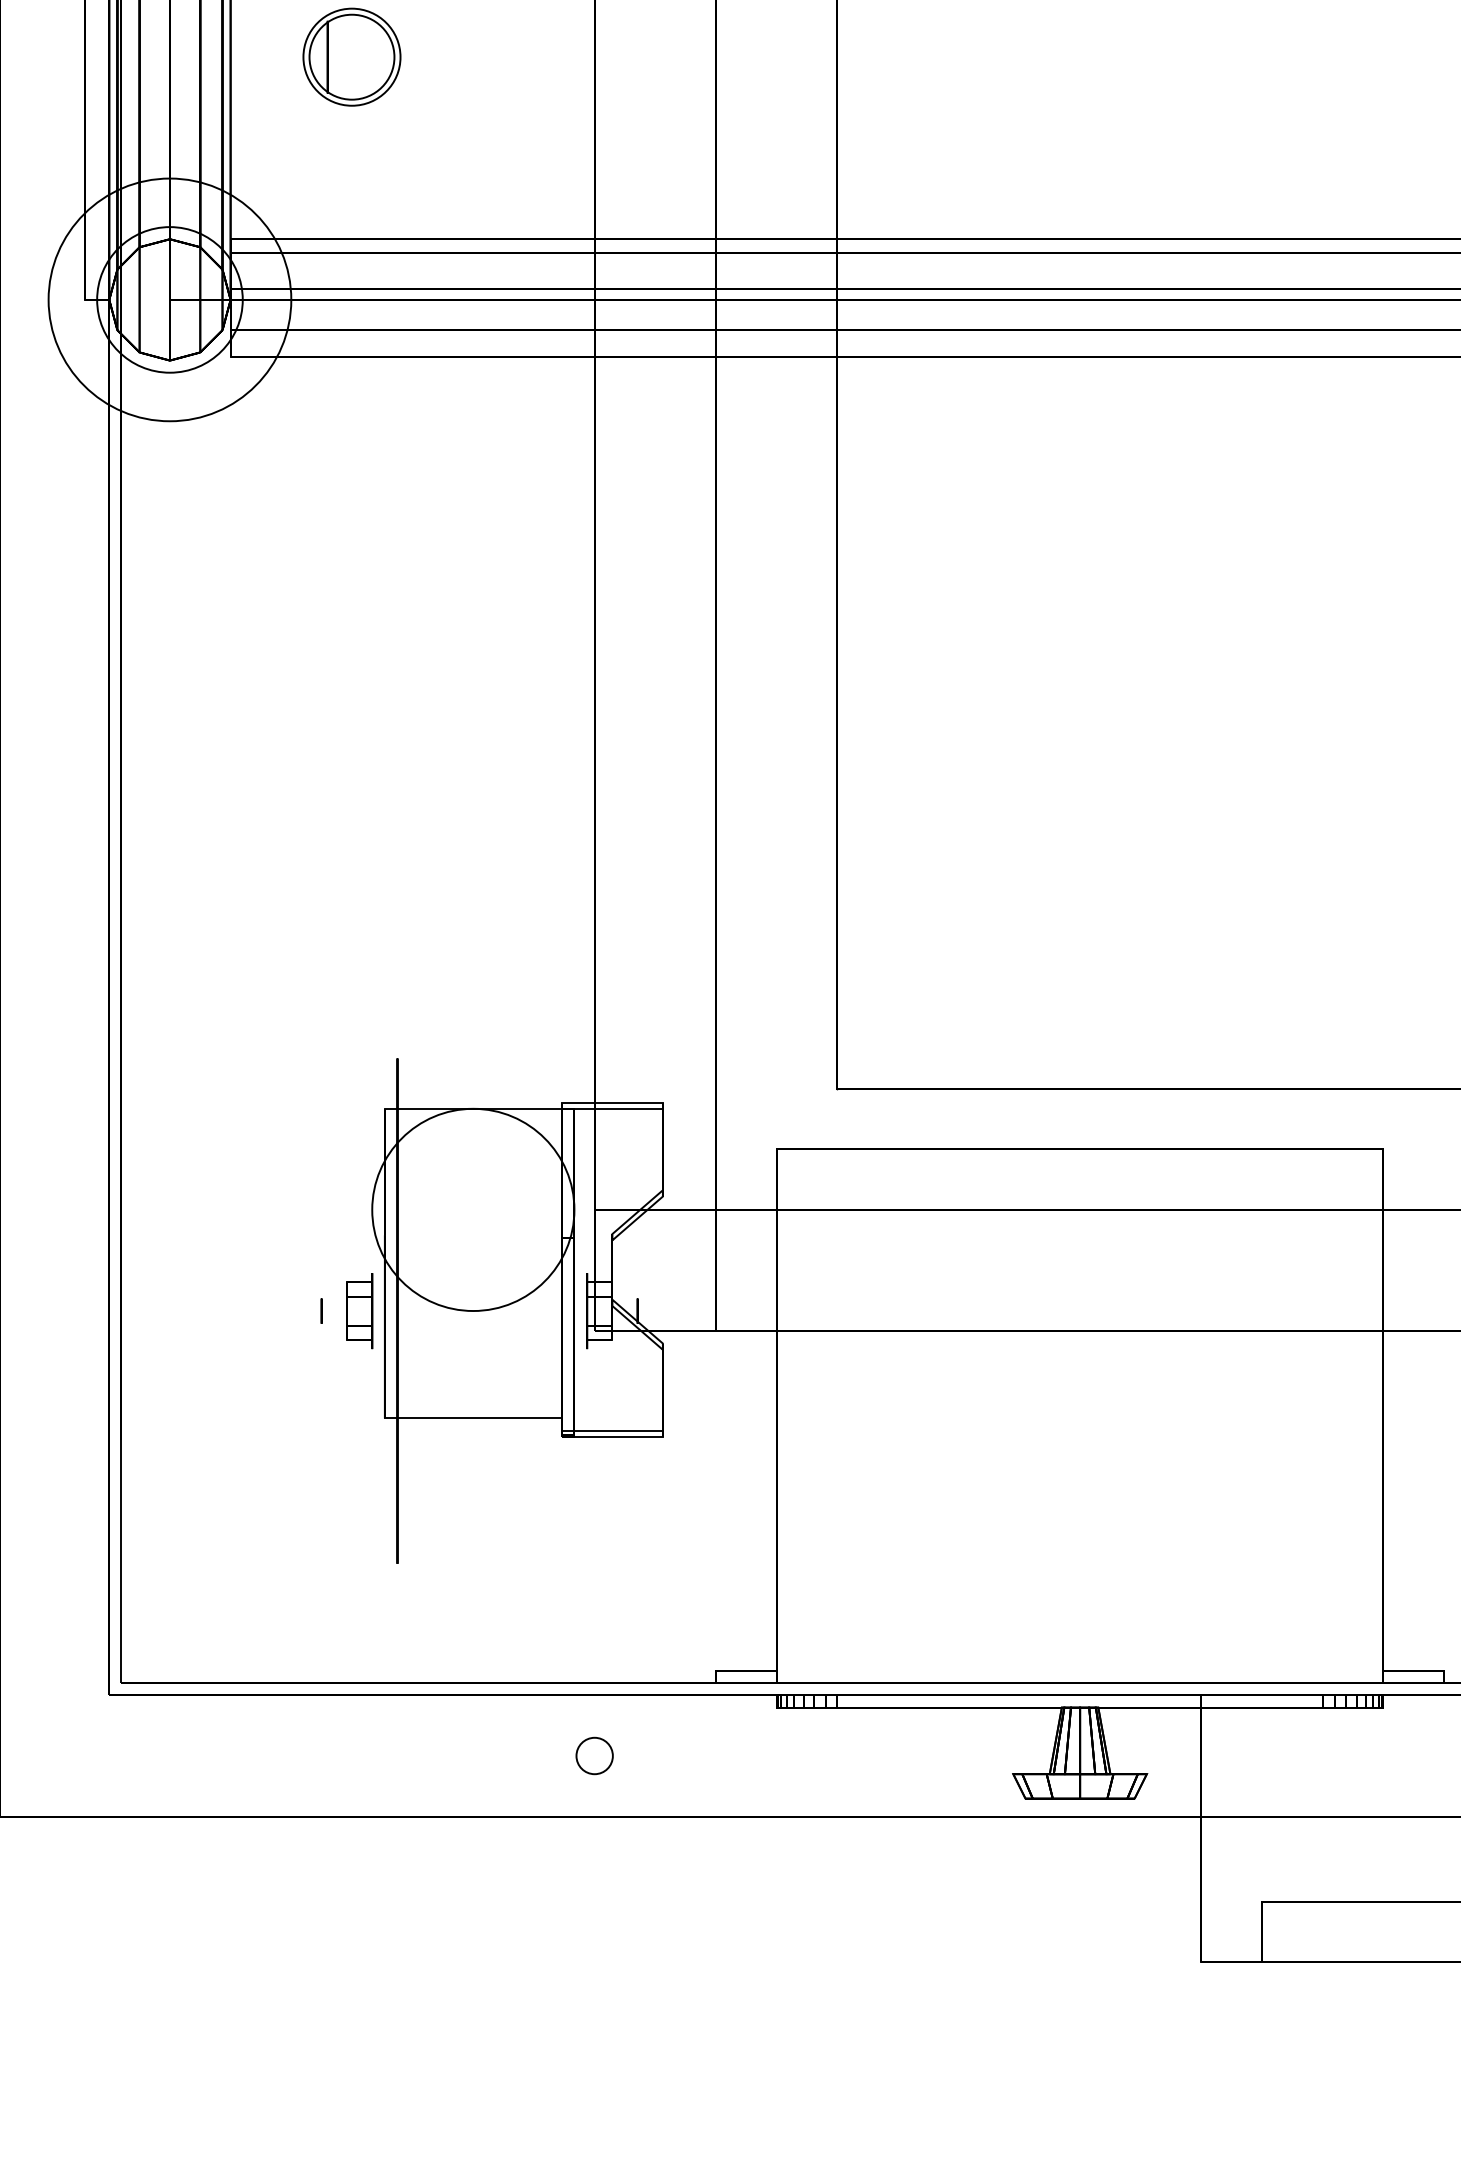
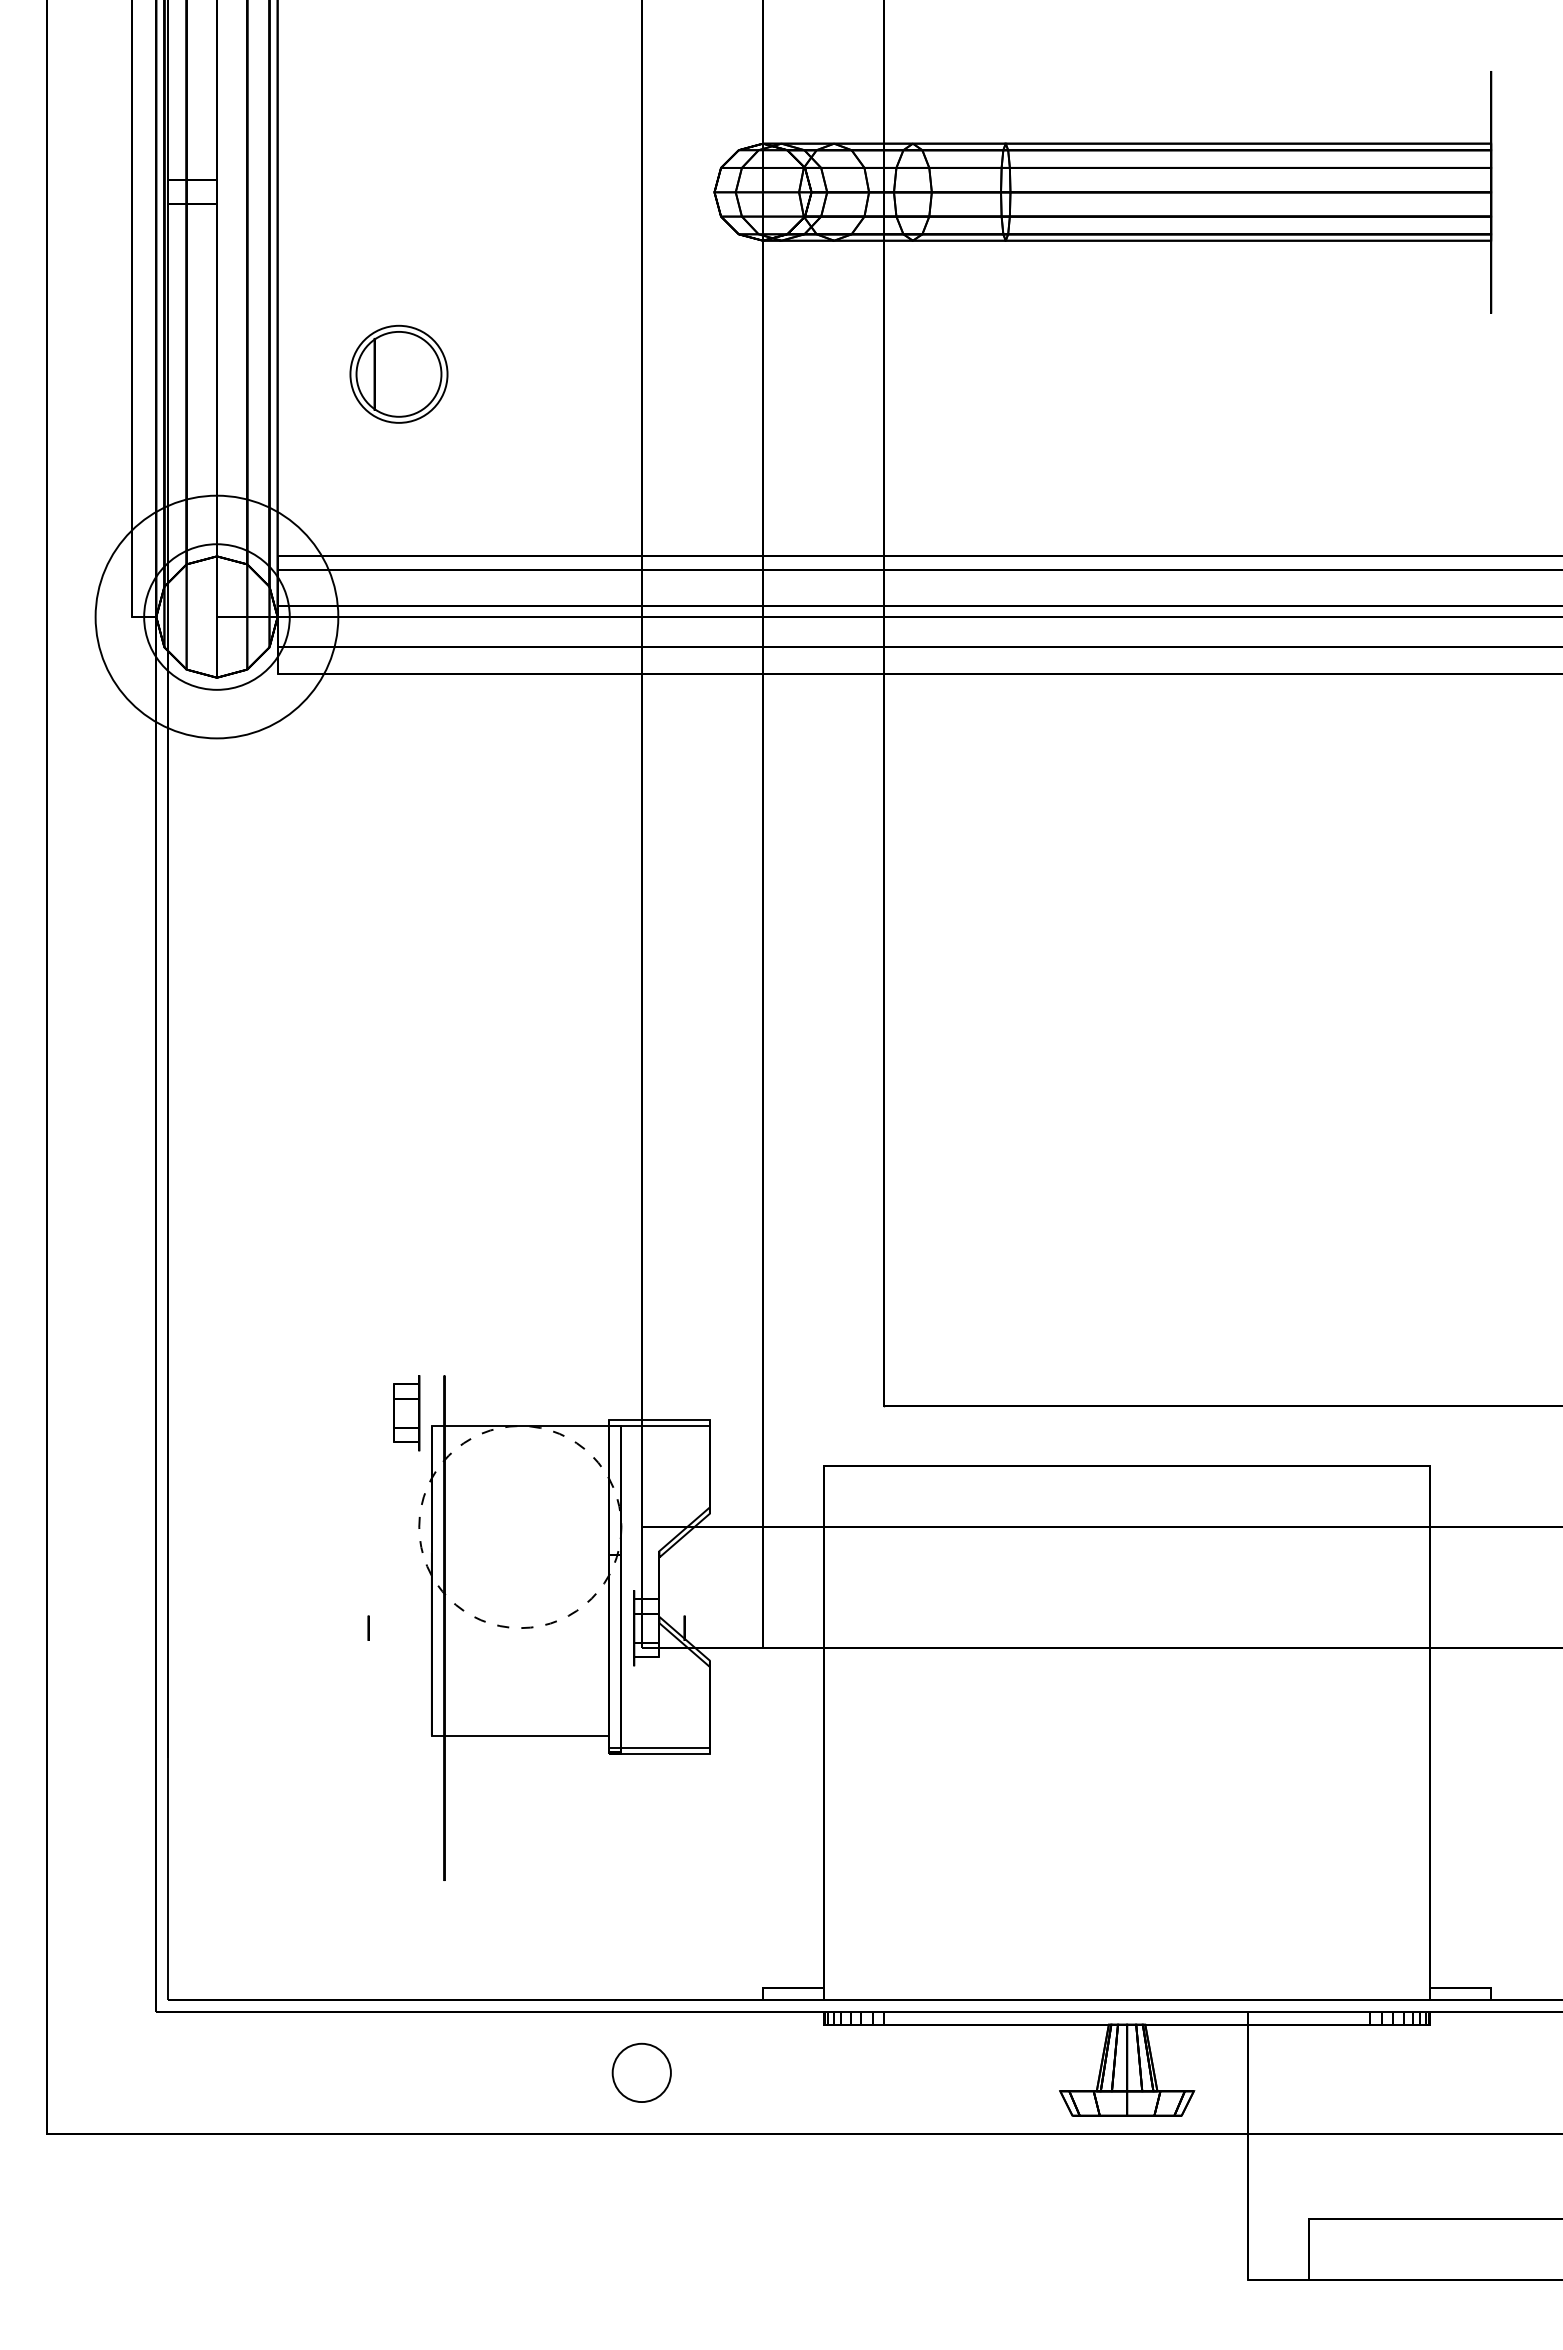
circle: (473, 1209) -> (520, 1526), solid -> dashed
part: (359, 1311) -> (406, 1413), moved
circle: (594, 1756) -> (641, 2073), size x1.6

